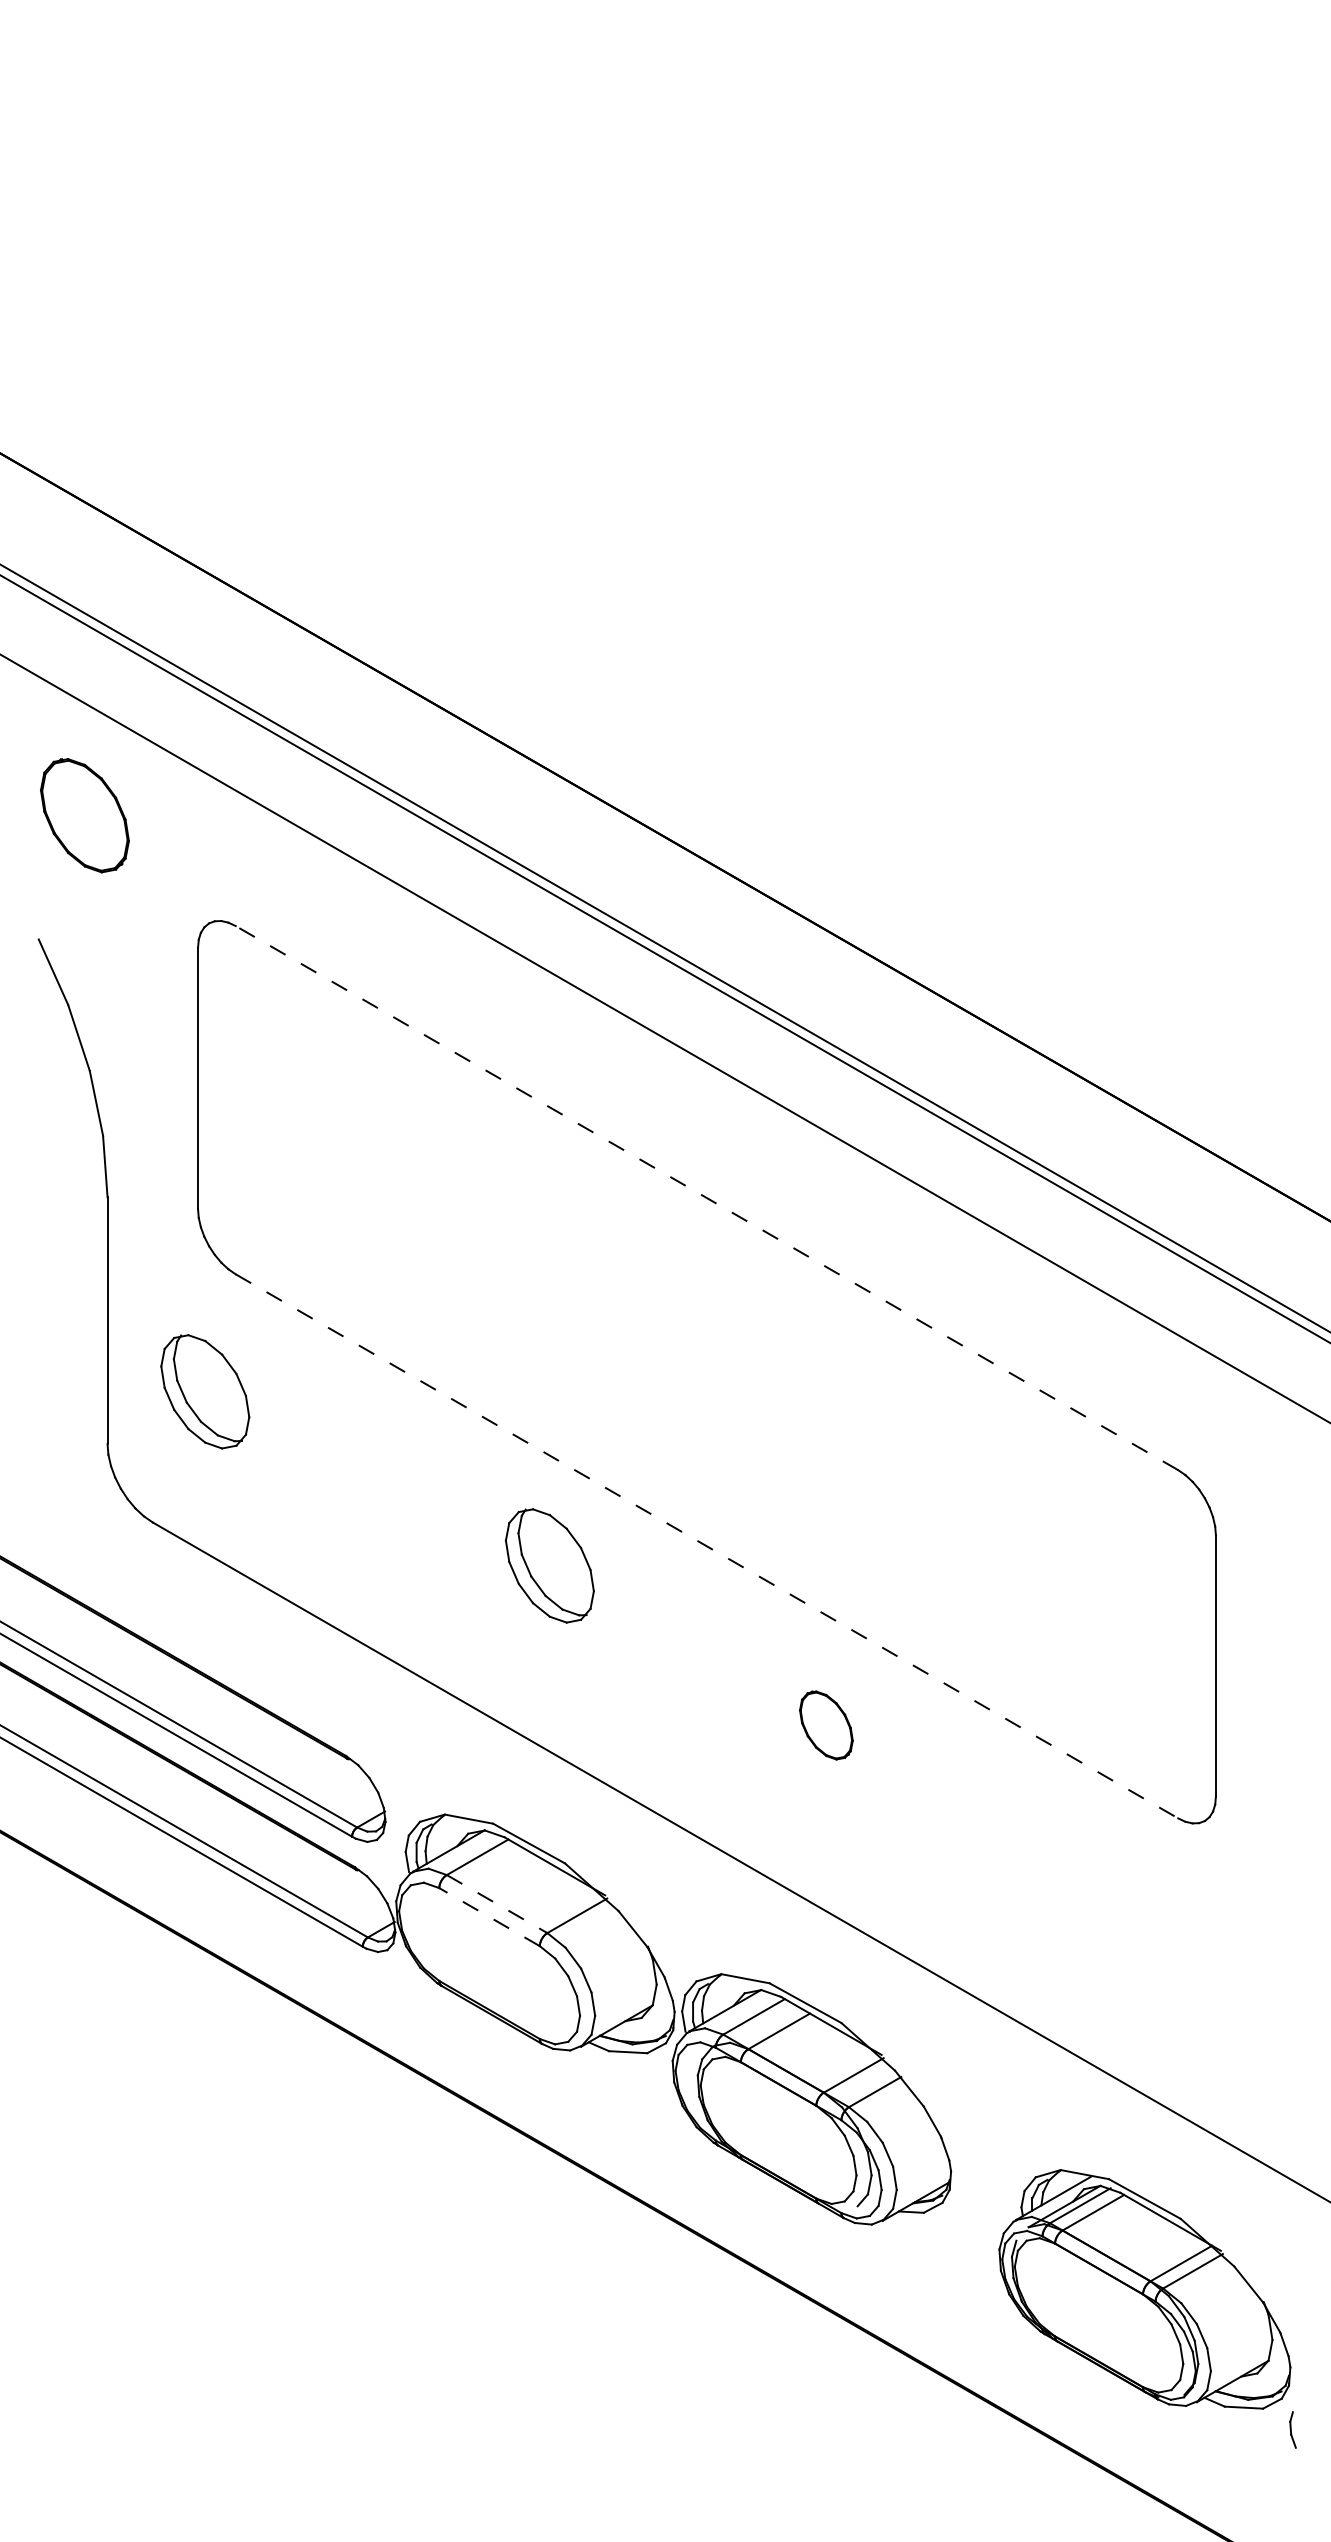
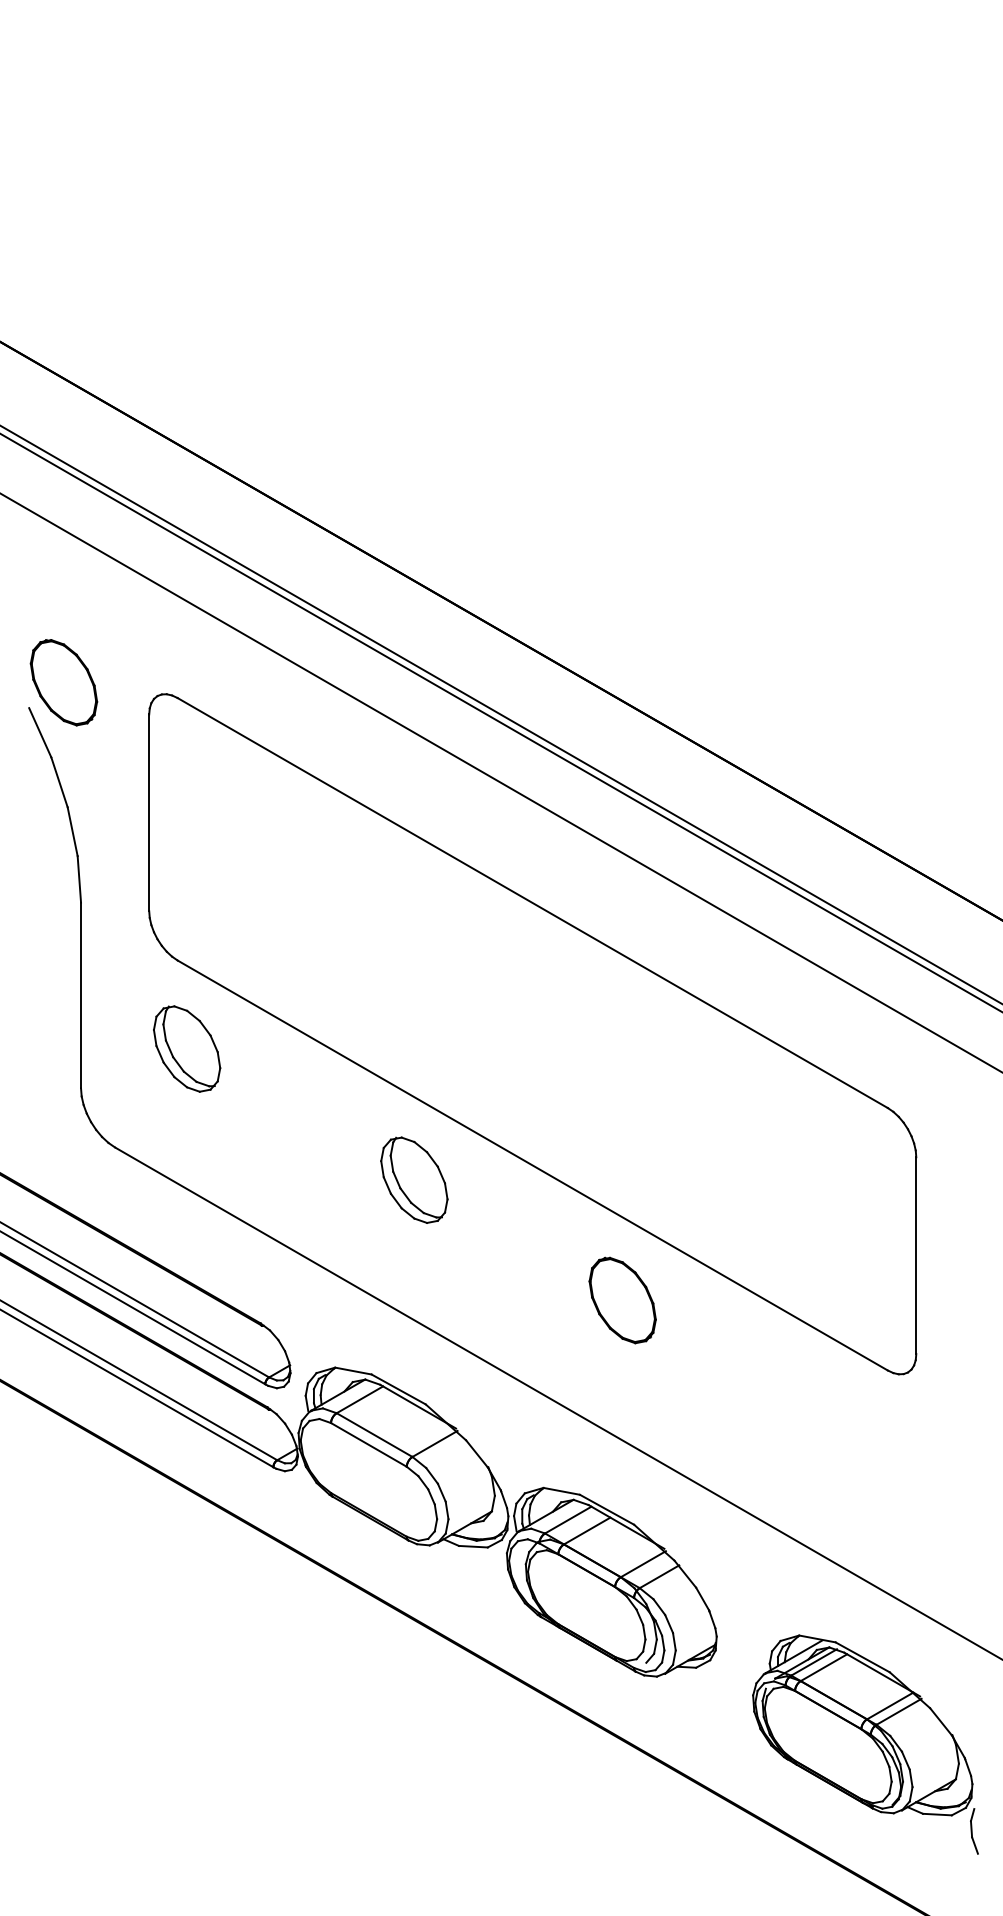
part: (84, 815) -> (63, 682), moved
line: (706, 1197) -> (532, 902), dashed -> solid
part: (205, 1391) -> (187, 1048), moved
line: (707, 1546) -> (533, 1165), dashed -> solid
part: (826, 1725) -> (622, 1300), size x1.67
line: (497, 1904) -> (374, 1435), dashed -> solid
line: (489, 1916) -> (368, 1444), dashed -> solid
part: (1292, 2429) -> (974, 1831), size x1.67

